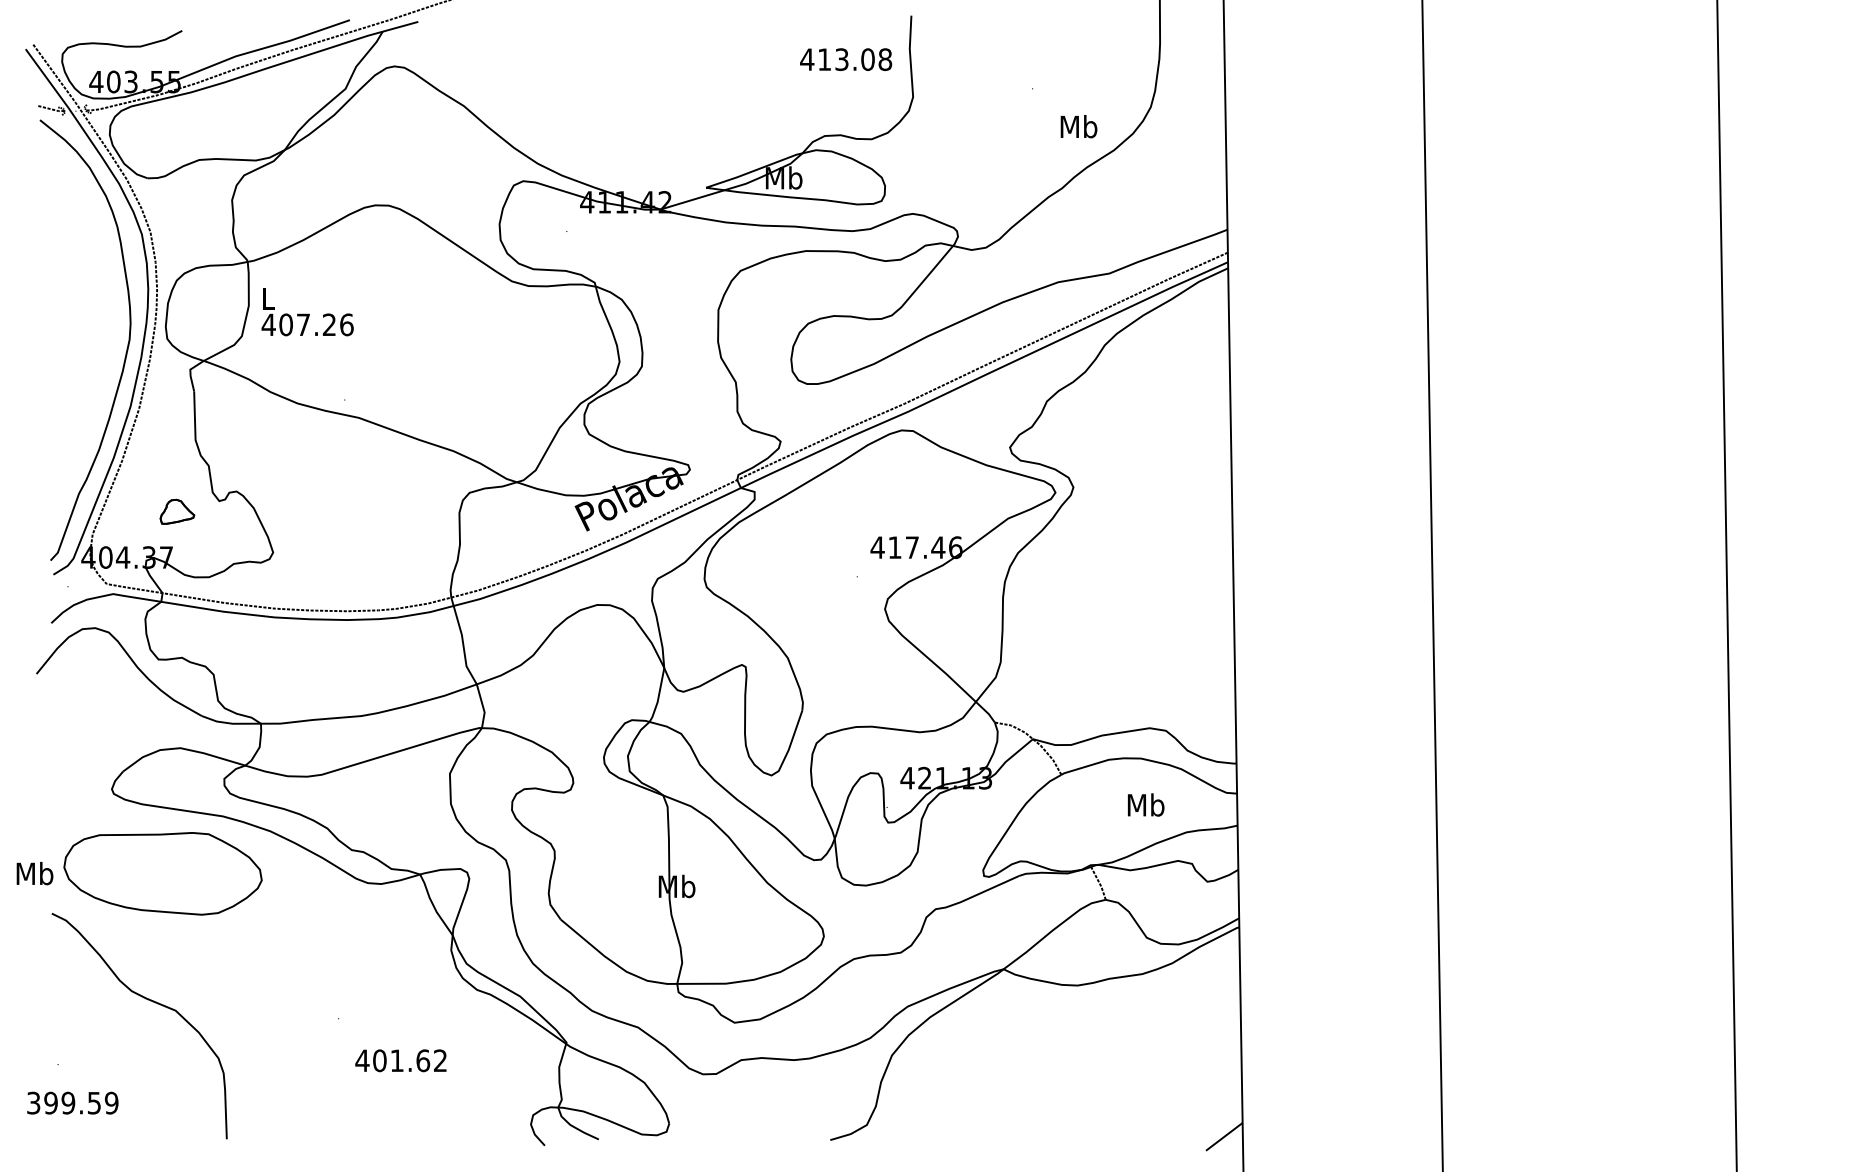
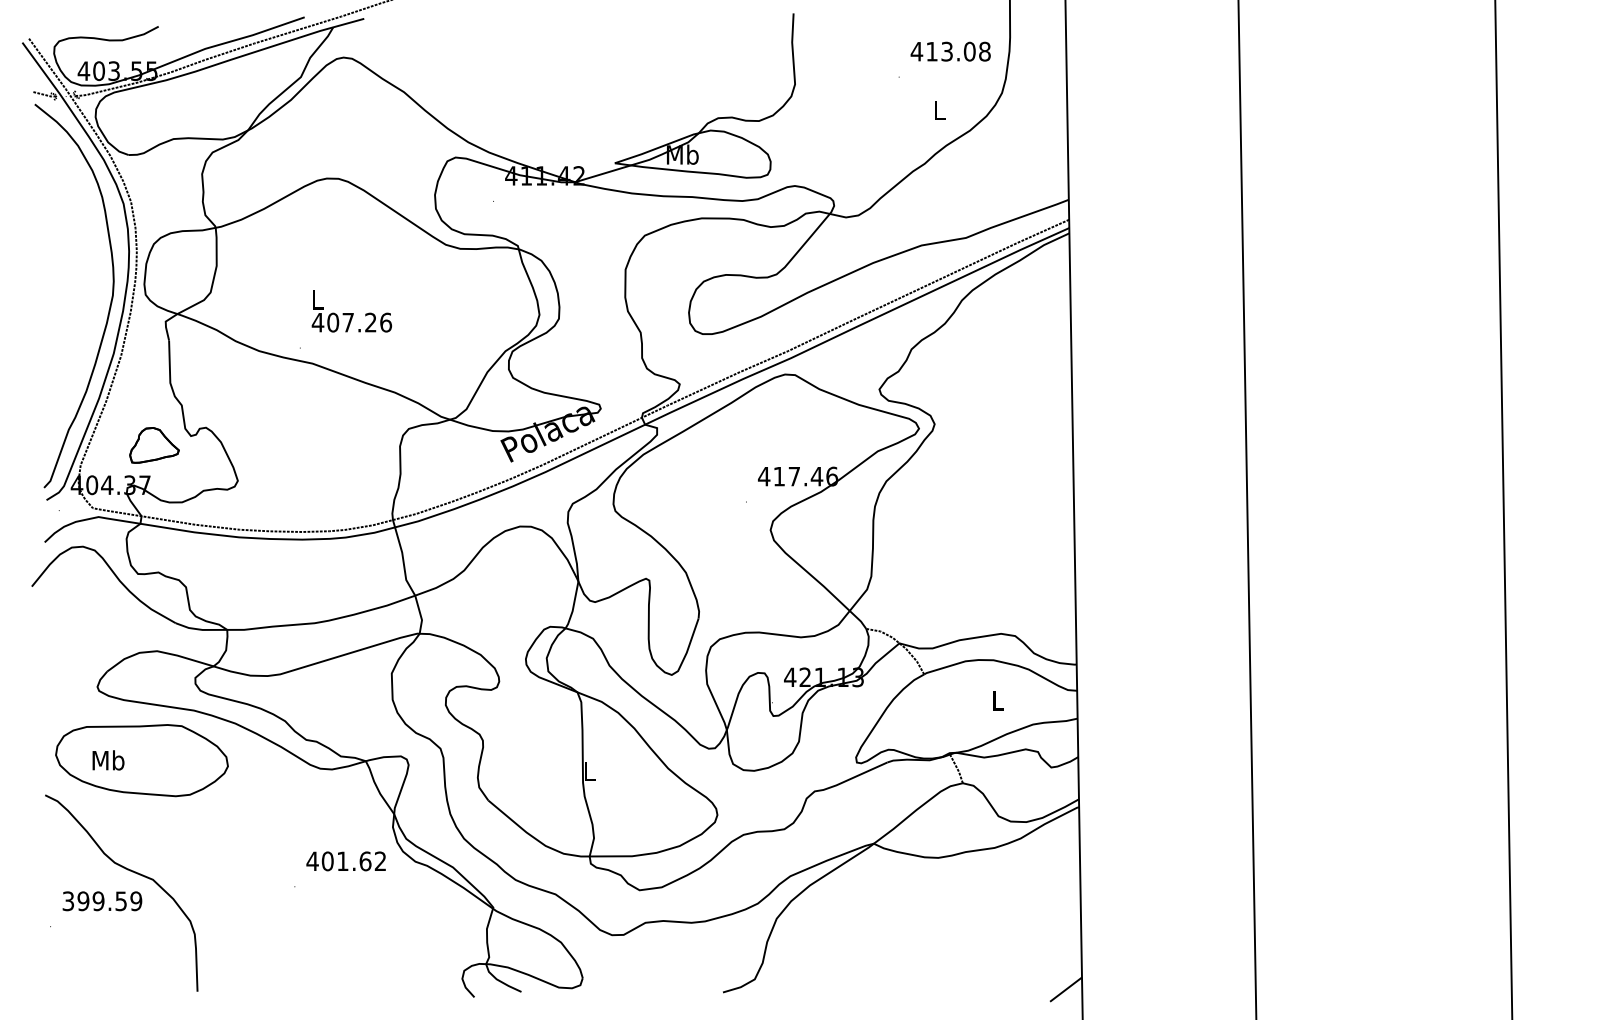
text: (845, 59) -> (950, 51), moved
text: (1078, 126) -> (939, 109), Mb -> L
text: (307, 312) -> (351, 311), moved
part: (177, 511) -> (154, 445), size x1.67
text: (1145, 804) -> (997, 700), Mb -> L
text: (34, 873) -> (108, 760), moved
text: (676, 886) -> (589, 771), Mb -> L
text: (400, 1060) -> (345, 861), moved
text: (72, 1103) -> (102, 901), moved

